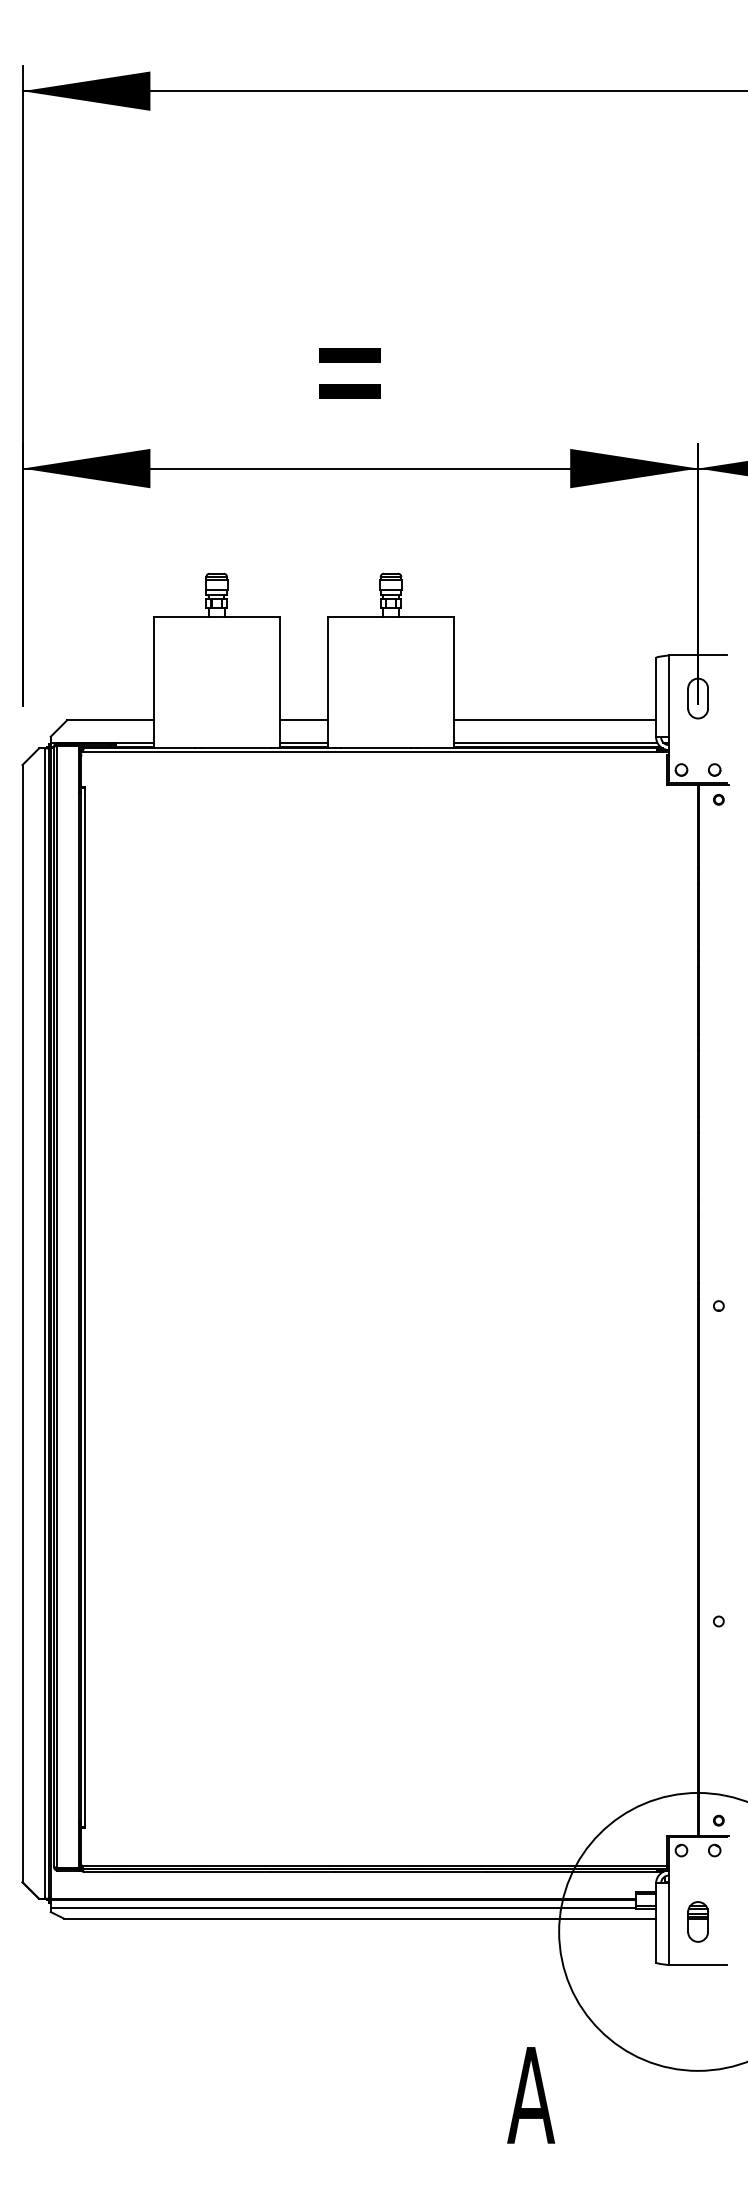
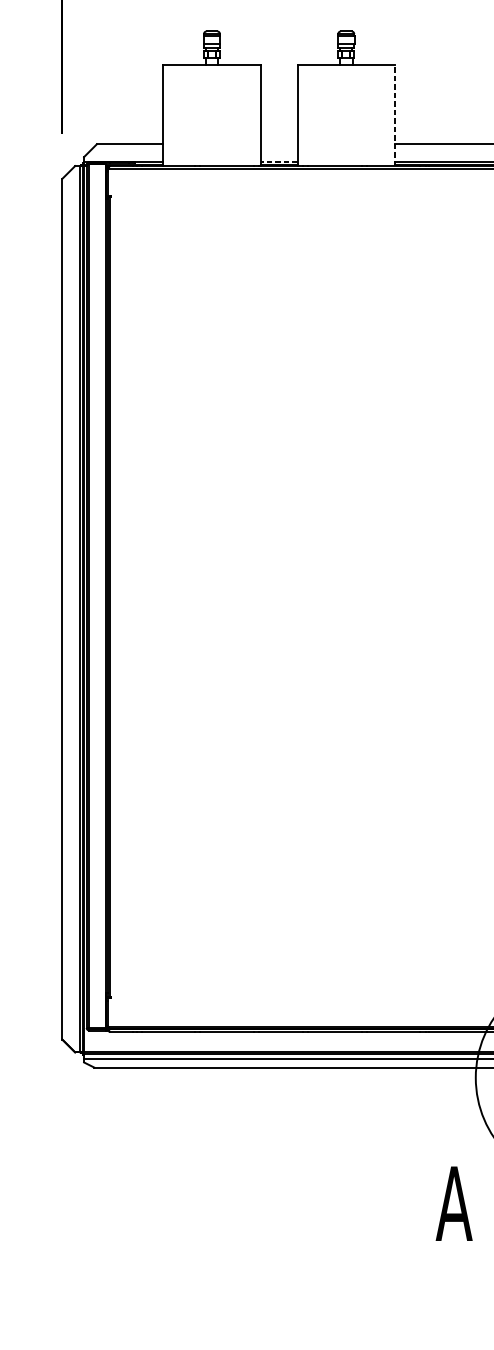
line: (454, 682) -> (395, 115), solid -> dashed
line: (303, 720) -> (278, 144), removed
line: (303, 742) -> (278, 161), solid -> dashed

